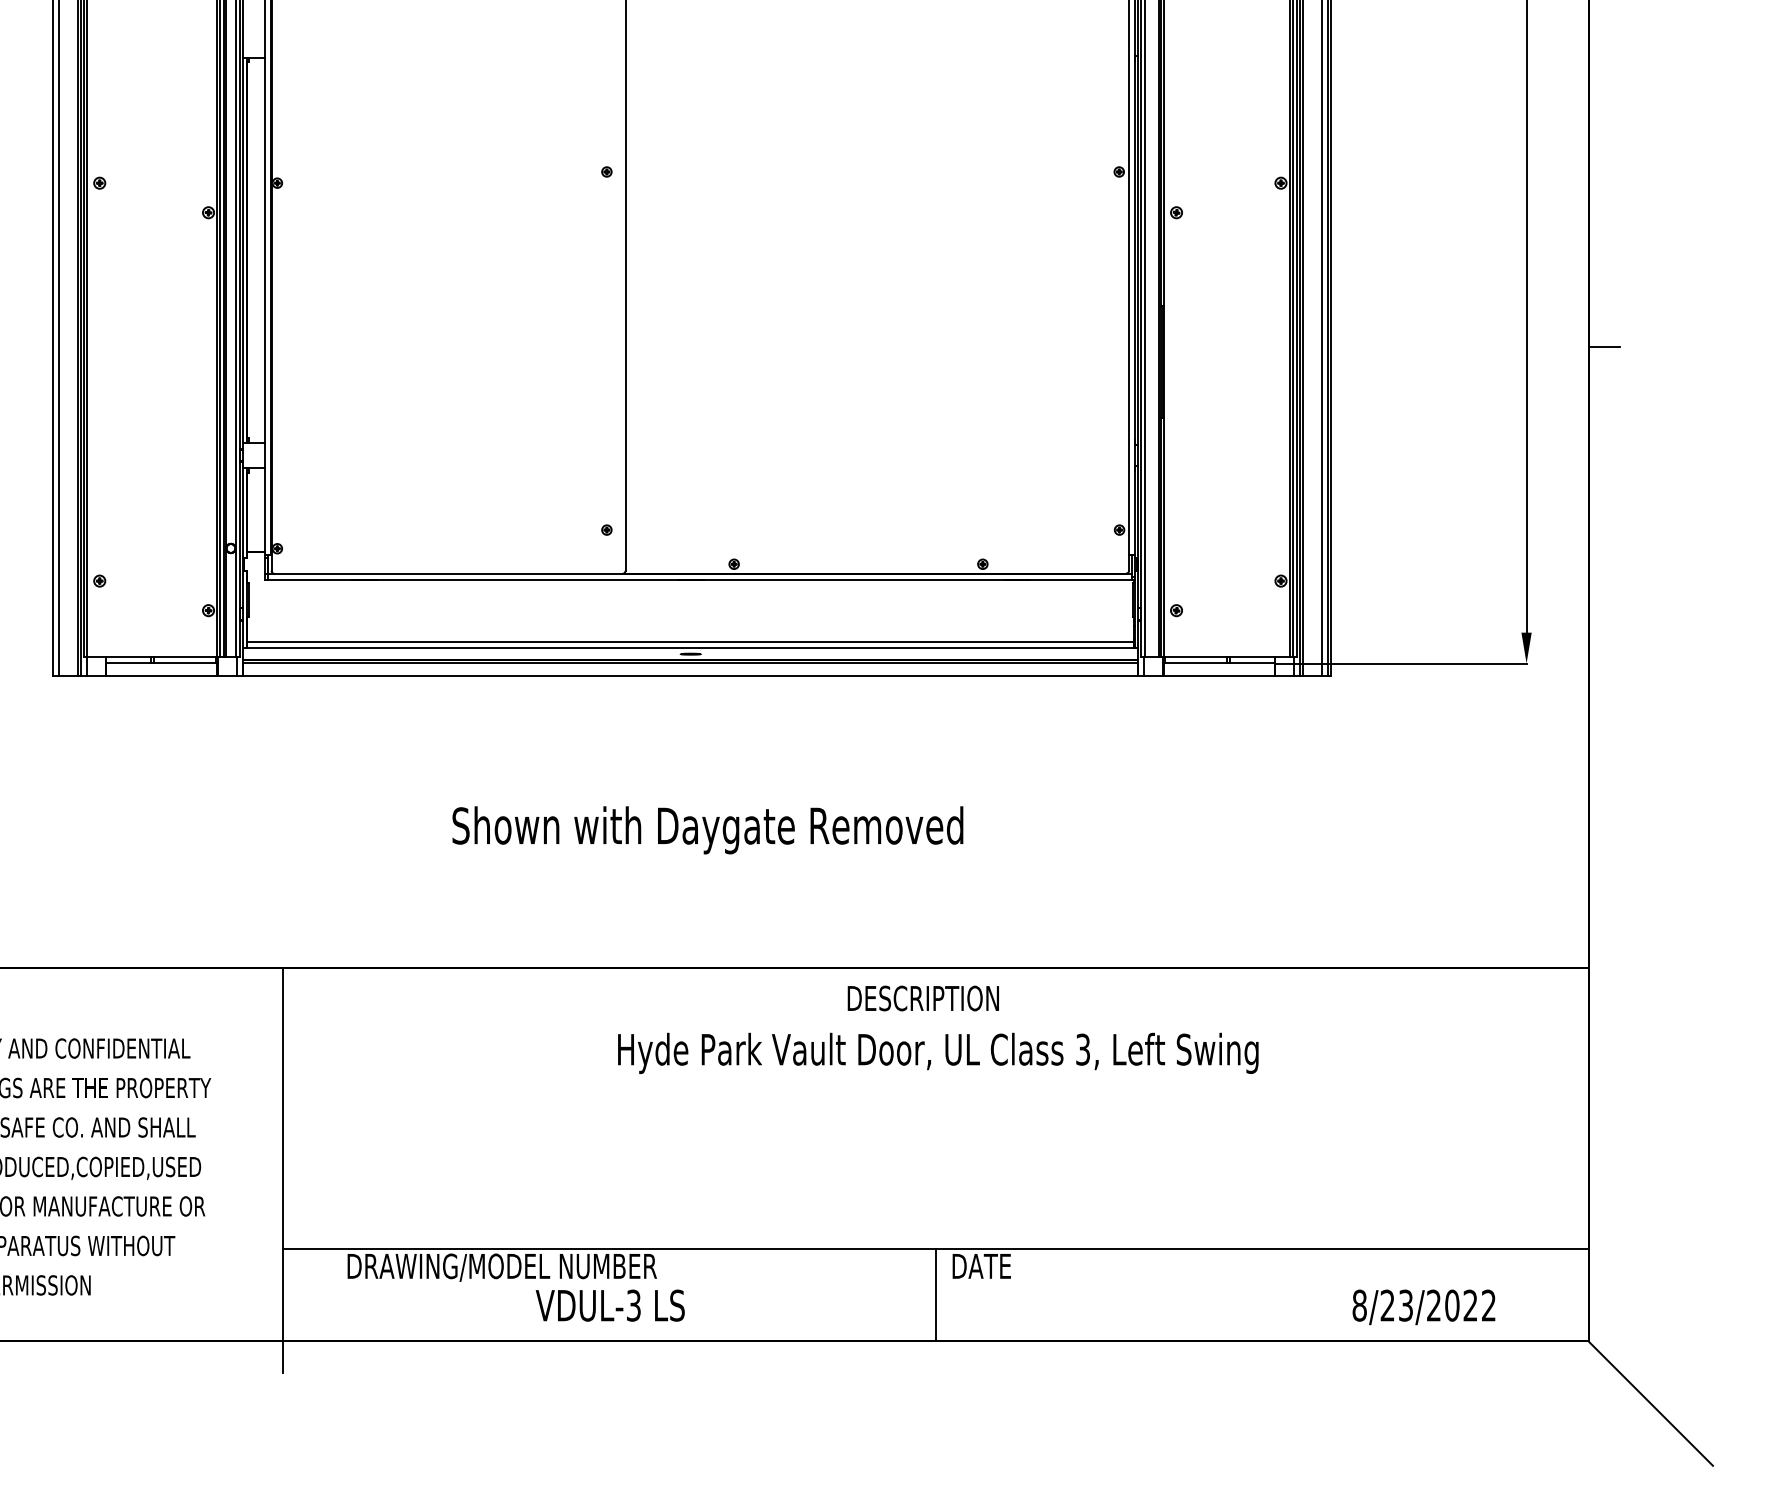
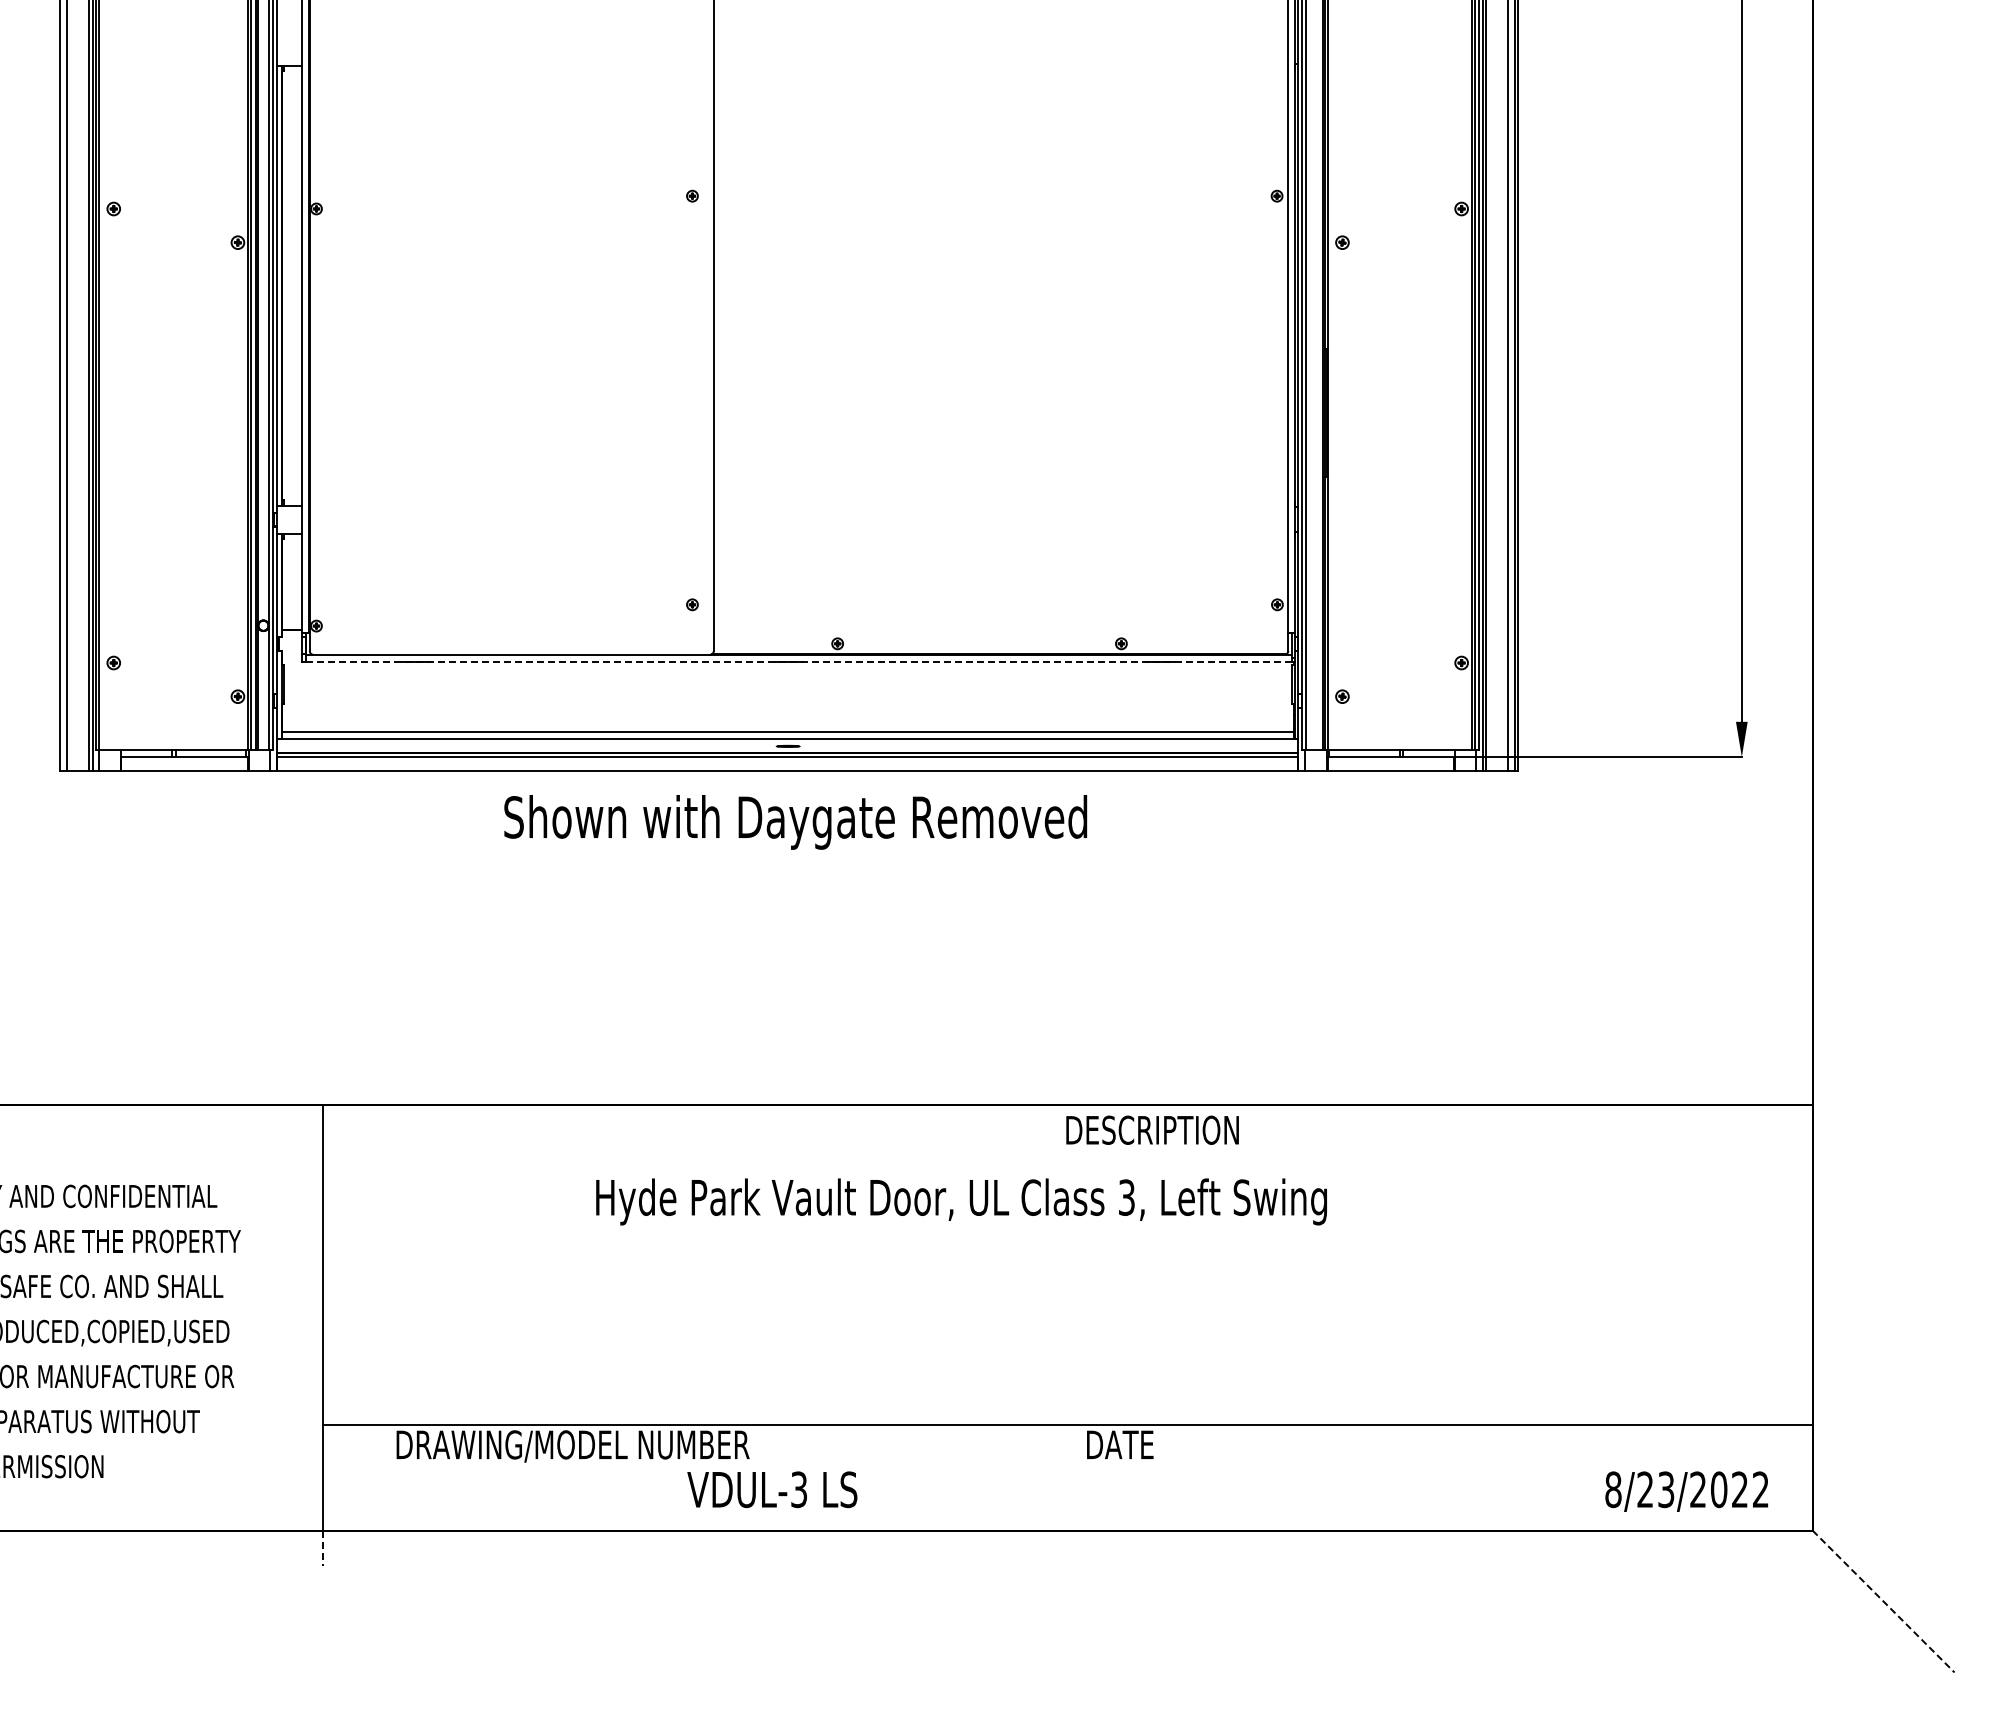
line: (1604, 346) -> (1830, 395), removed
line: (700, 579) -> (799, 661), solid -> dashed
text: (707, 830) -> (795, 822), moved
text: (923, 997) -> (1152, 1129), moved
text: (938, 1053) -> (961, 1201), moved
line: (935, 1294) -> (1067, 1477), removed
text: (610, 1305) -> (772, 1489), moved
text: (1423, 1307) -> (1686, 1491), moved
line: (282, 1357) -> (322, 1548), solid -> dashed
line: (1650, 1403) -> (1883, 1601), solid -> dashed

